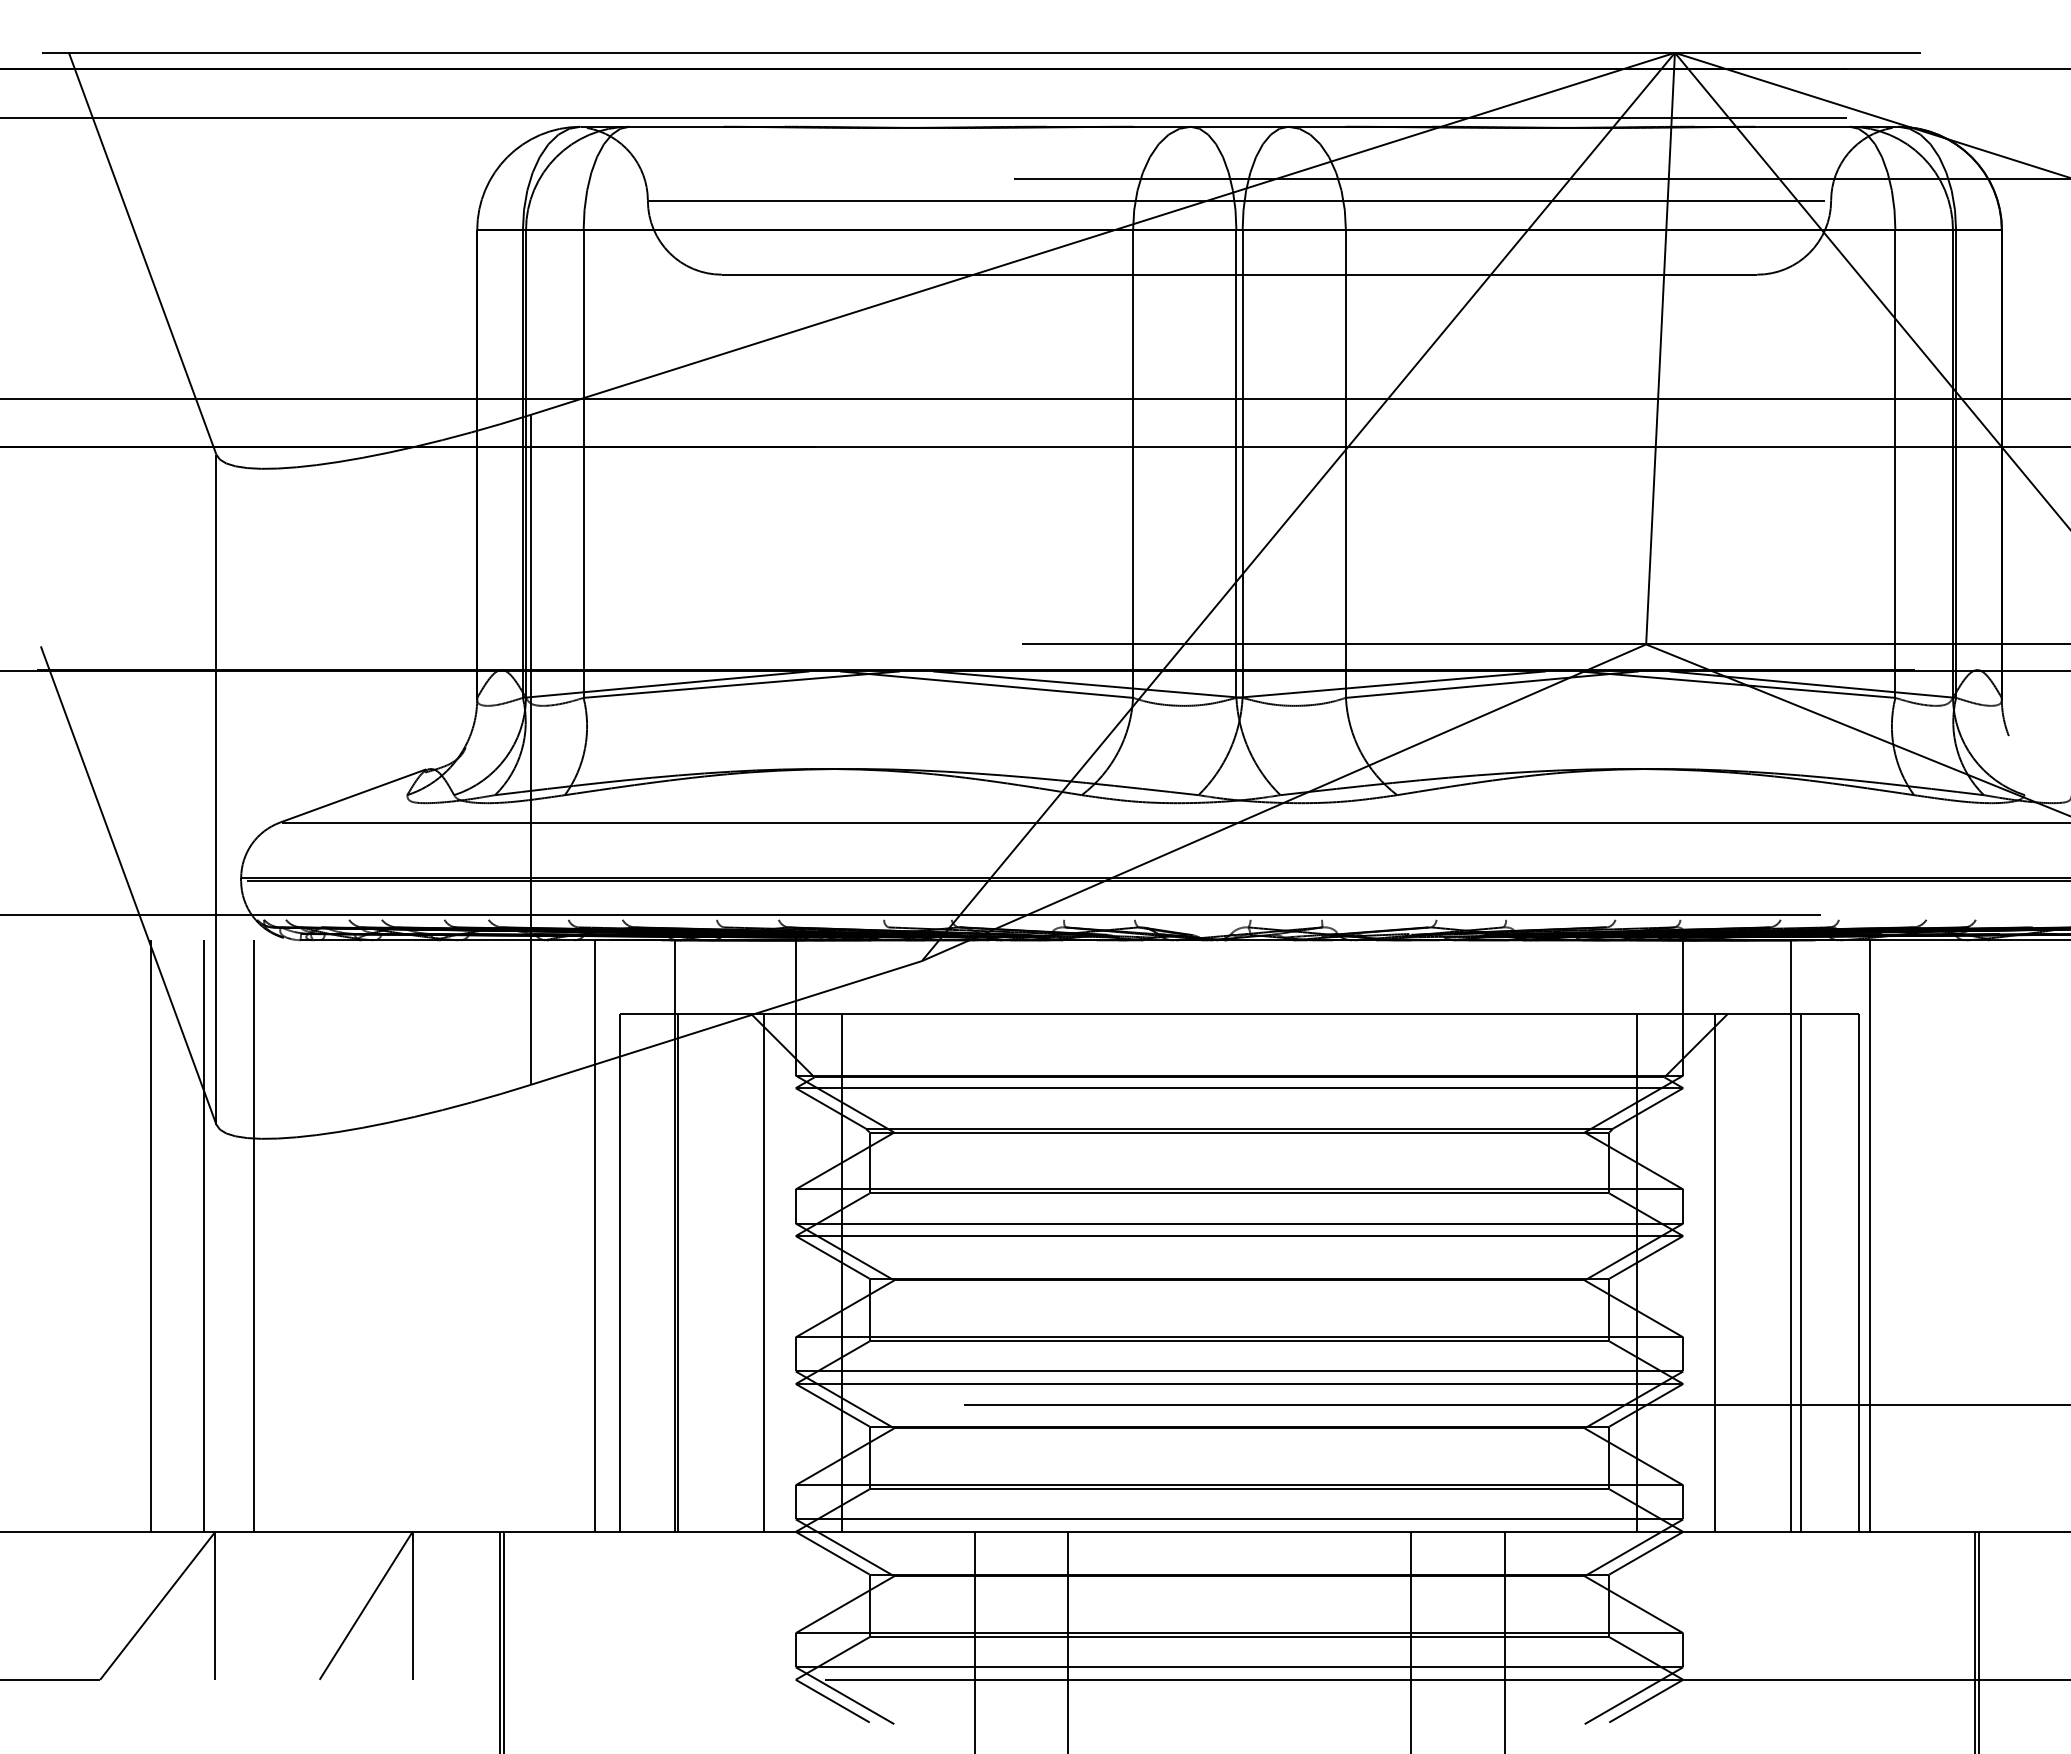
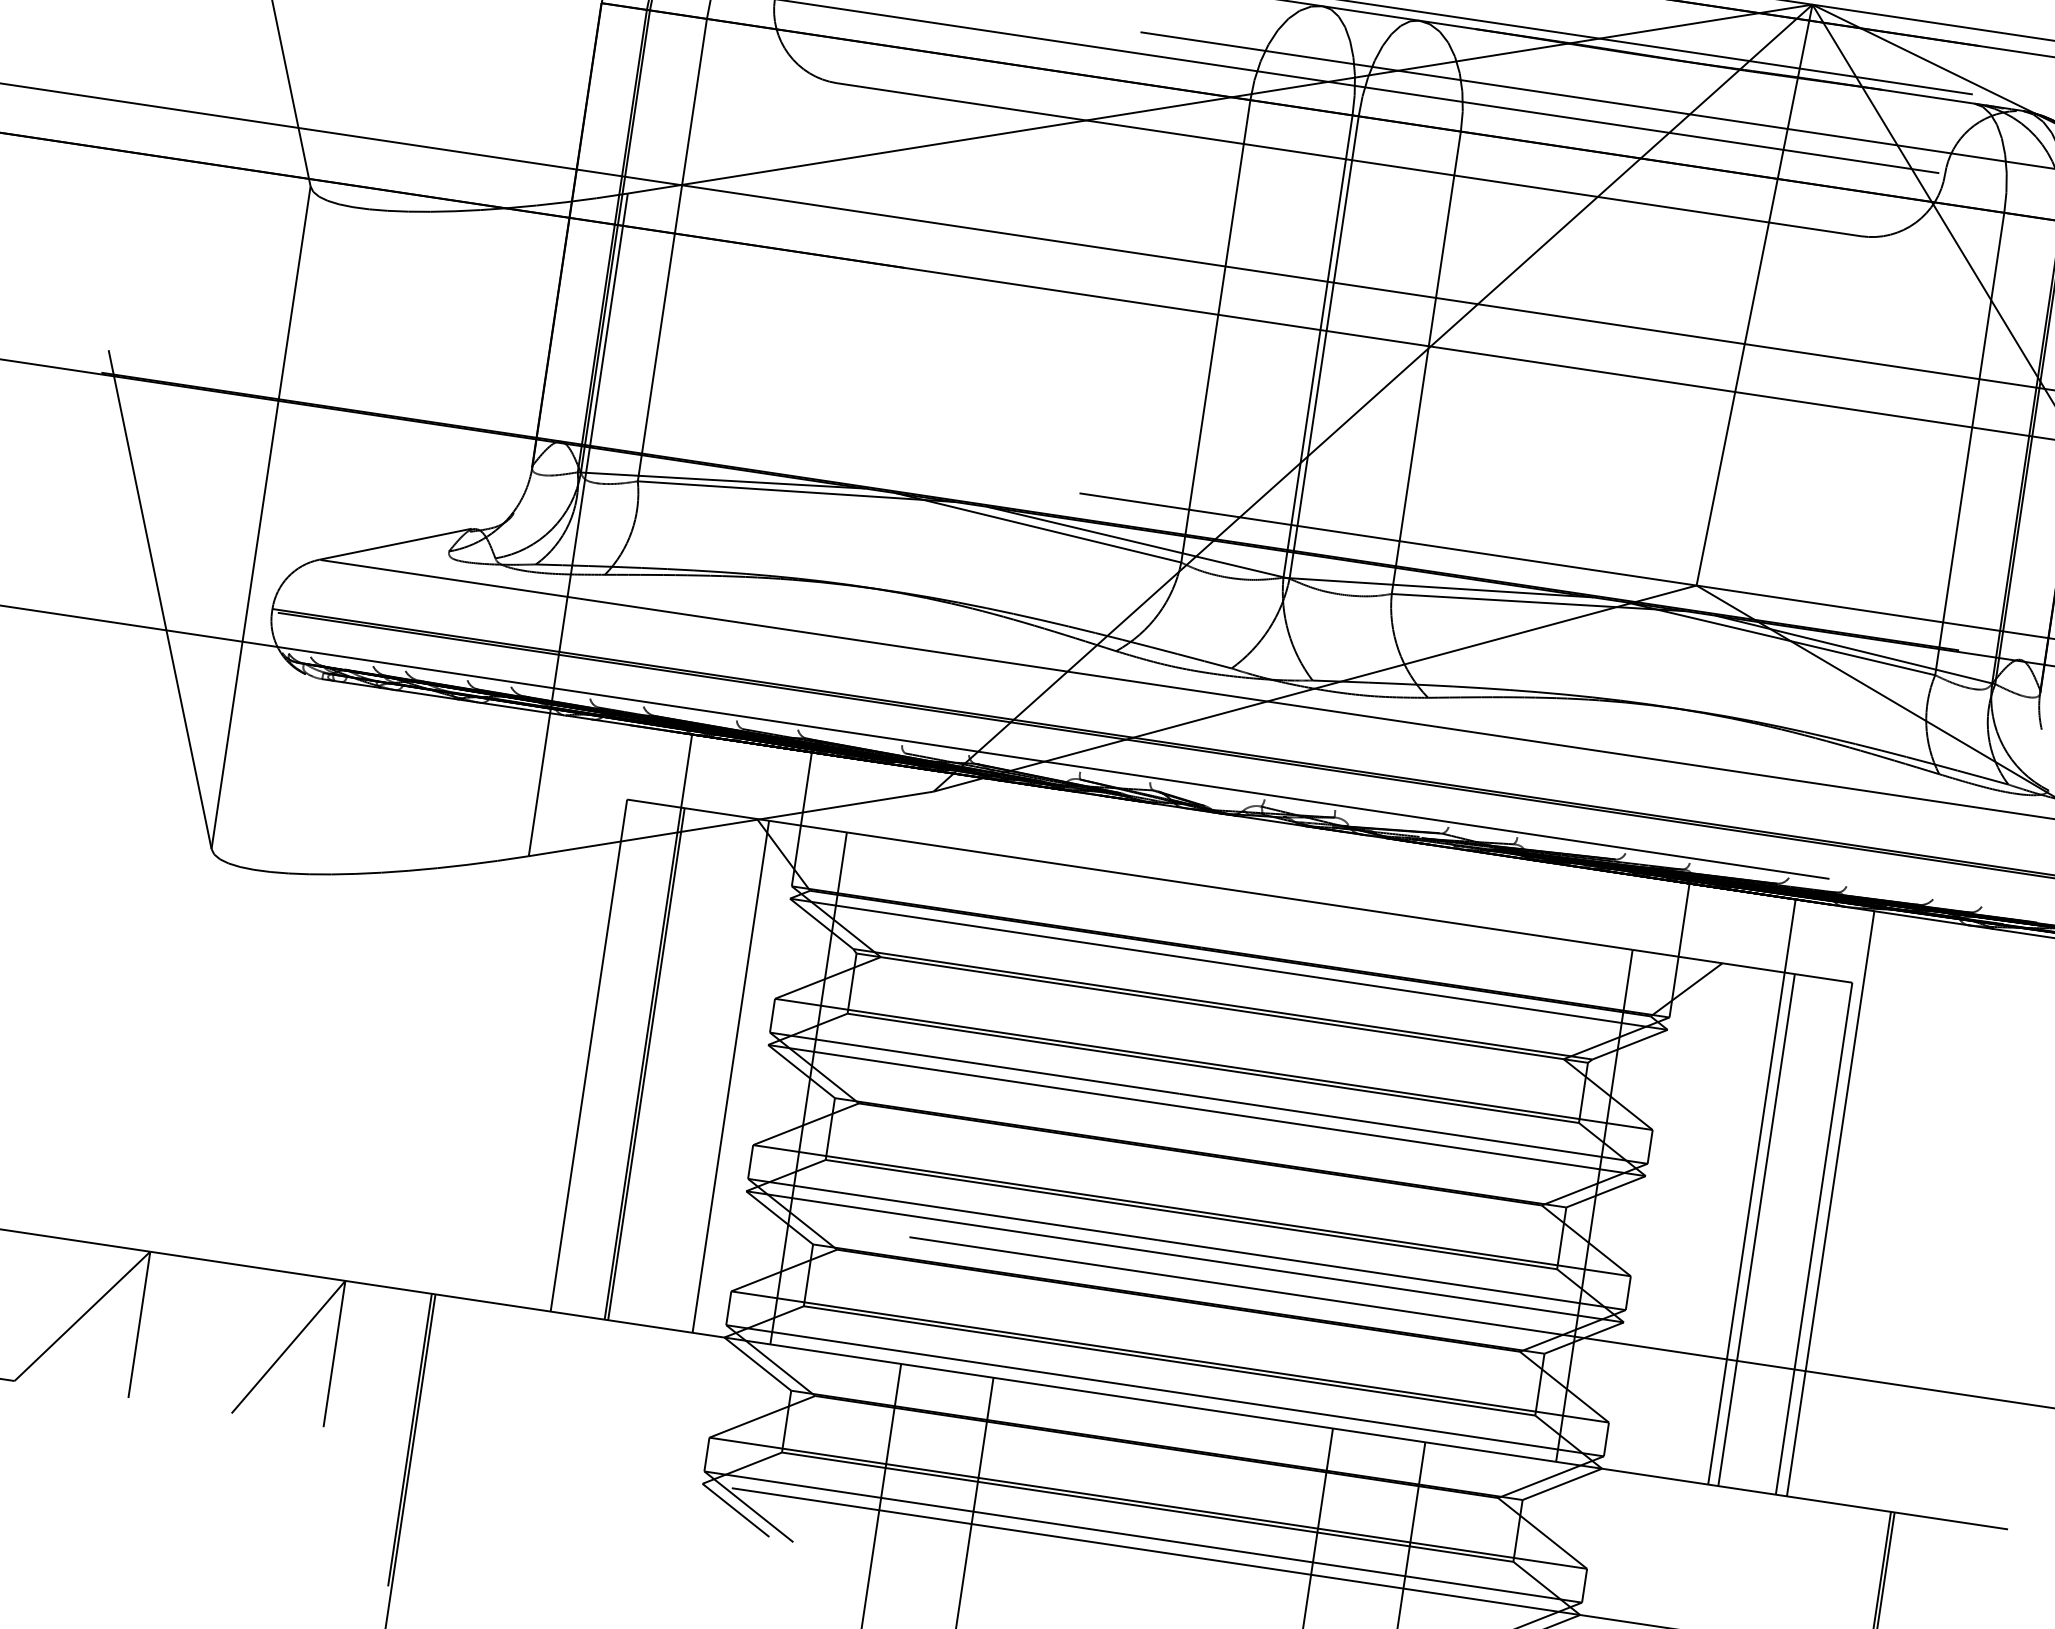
line: (150, 1235) -> (130, 949), removed
line: (204, 1235) -> (183, 957), removed
line: (254, 1235) -> (232, 964), removed
line: (595, 1235) -> (570, 1014), removed
line: (1715, 1272) -> (1672, 1216), removed

